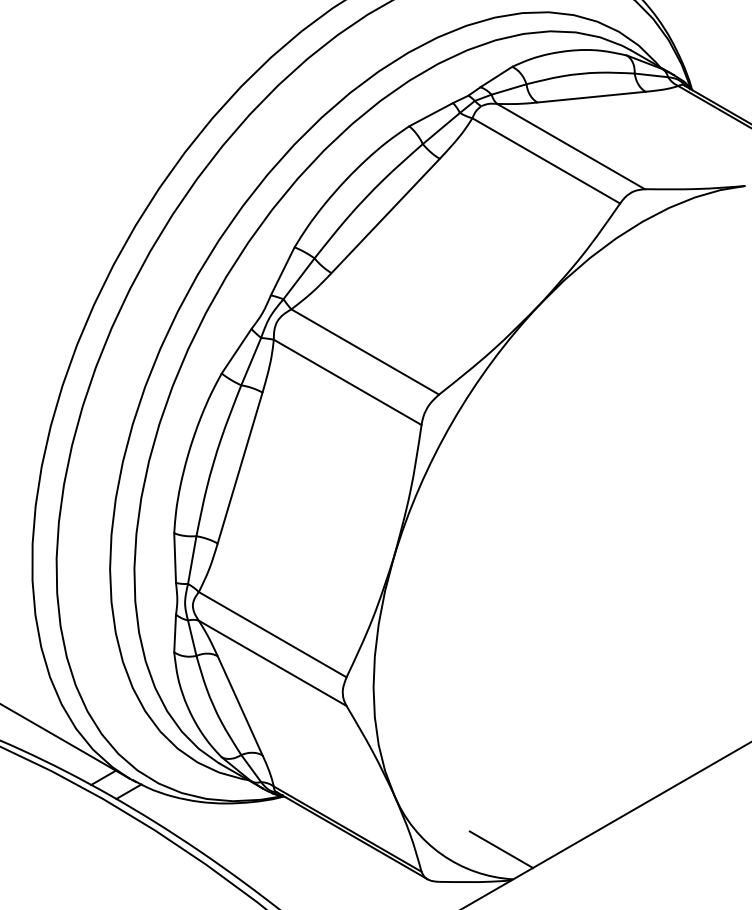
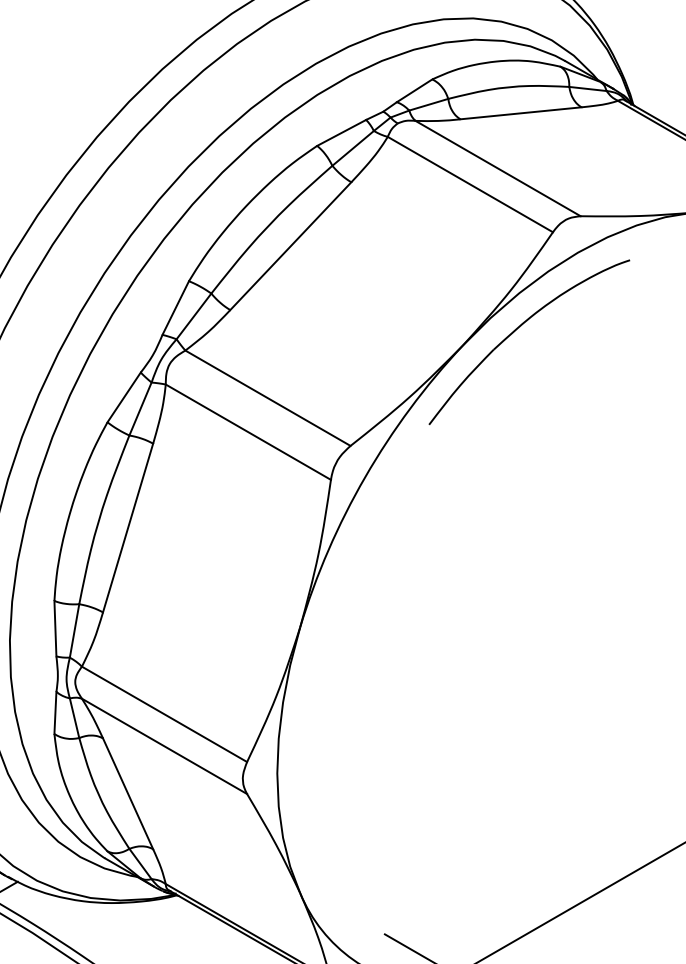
part: (591, 288) -> (520, 327), added

